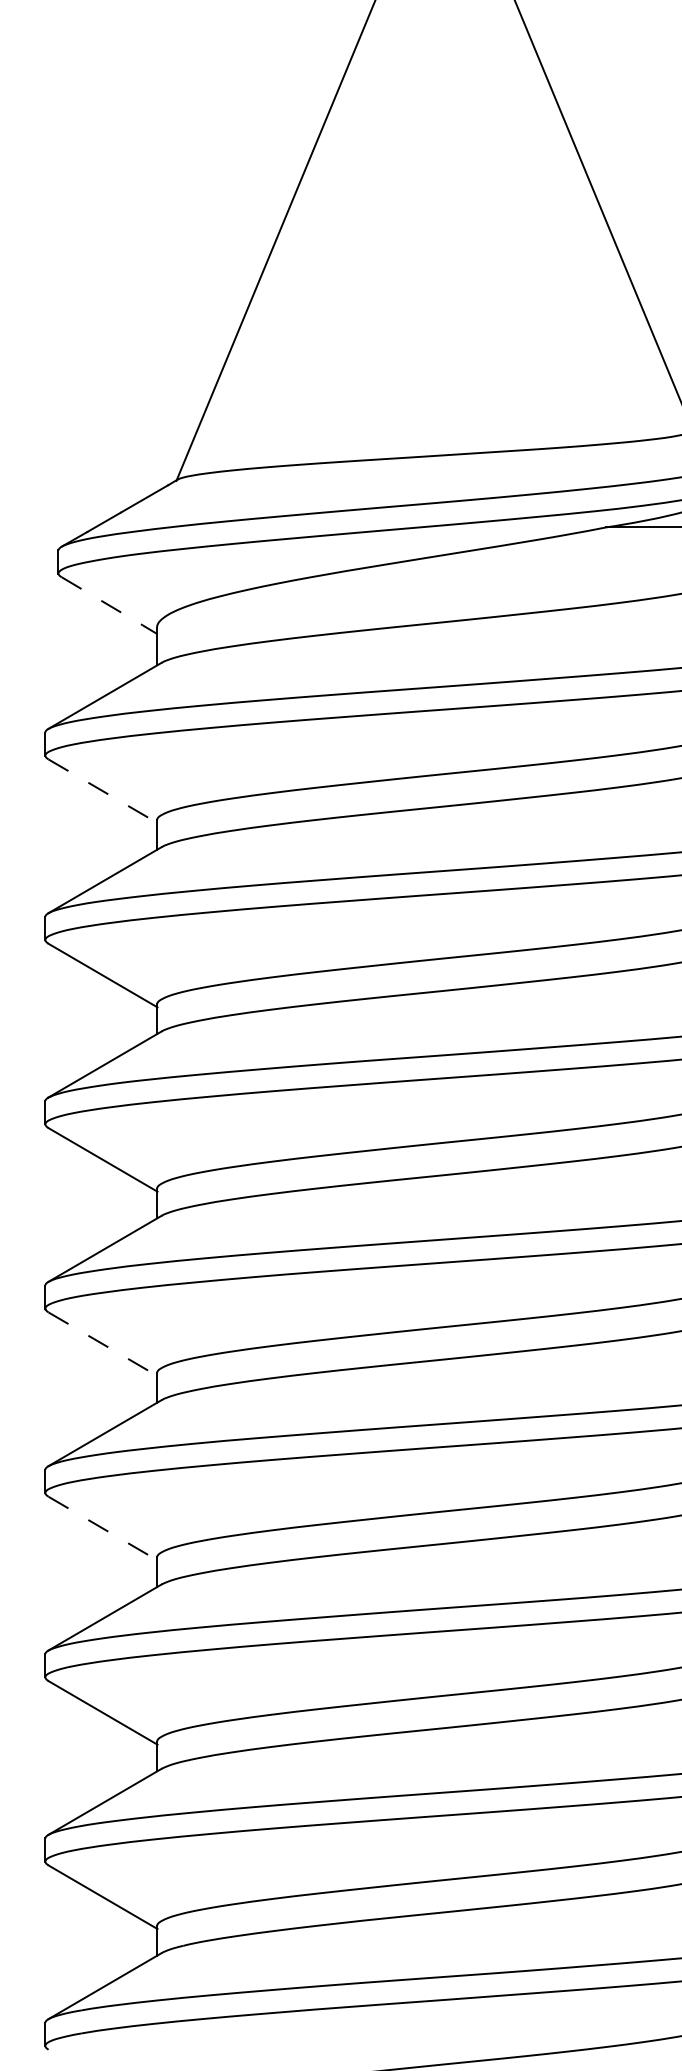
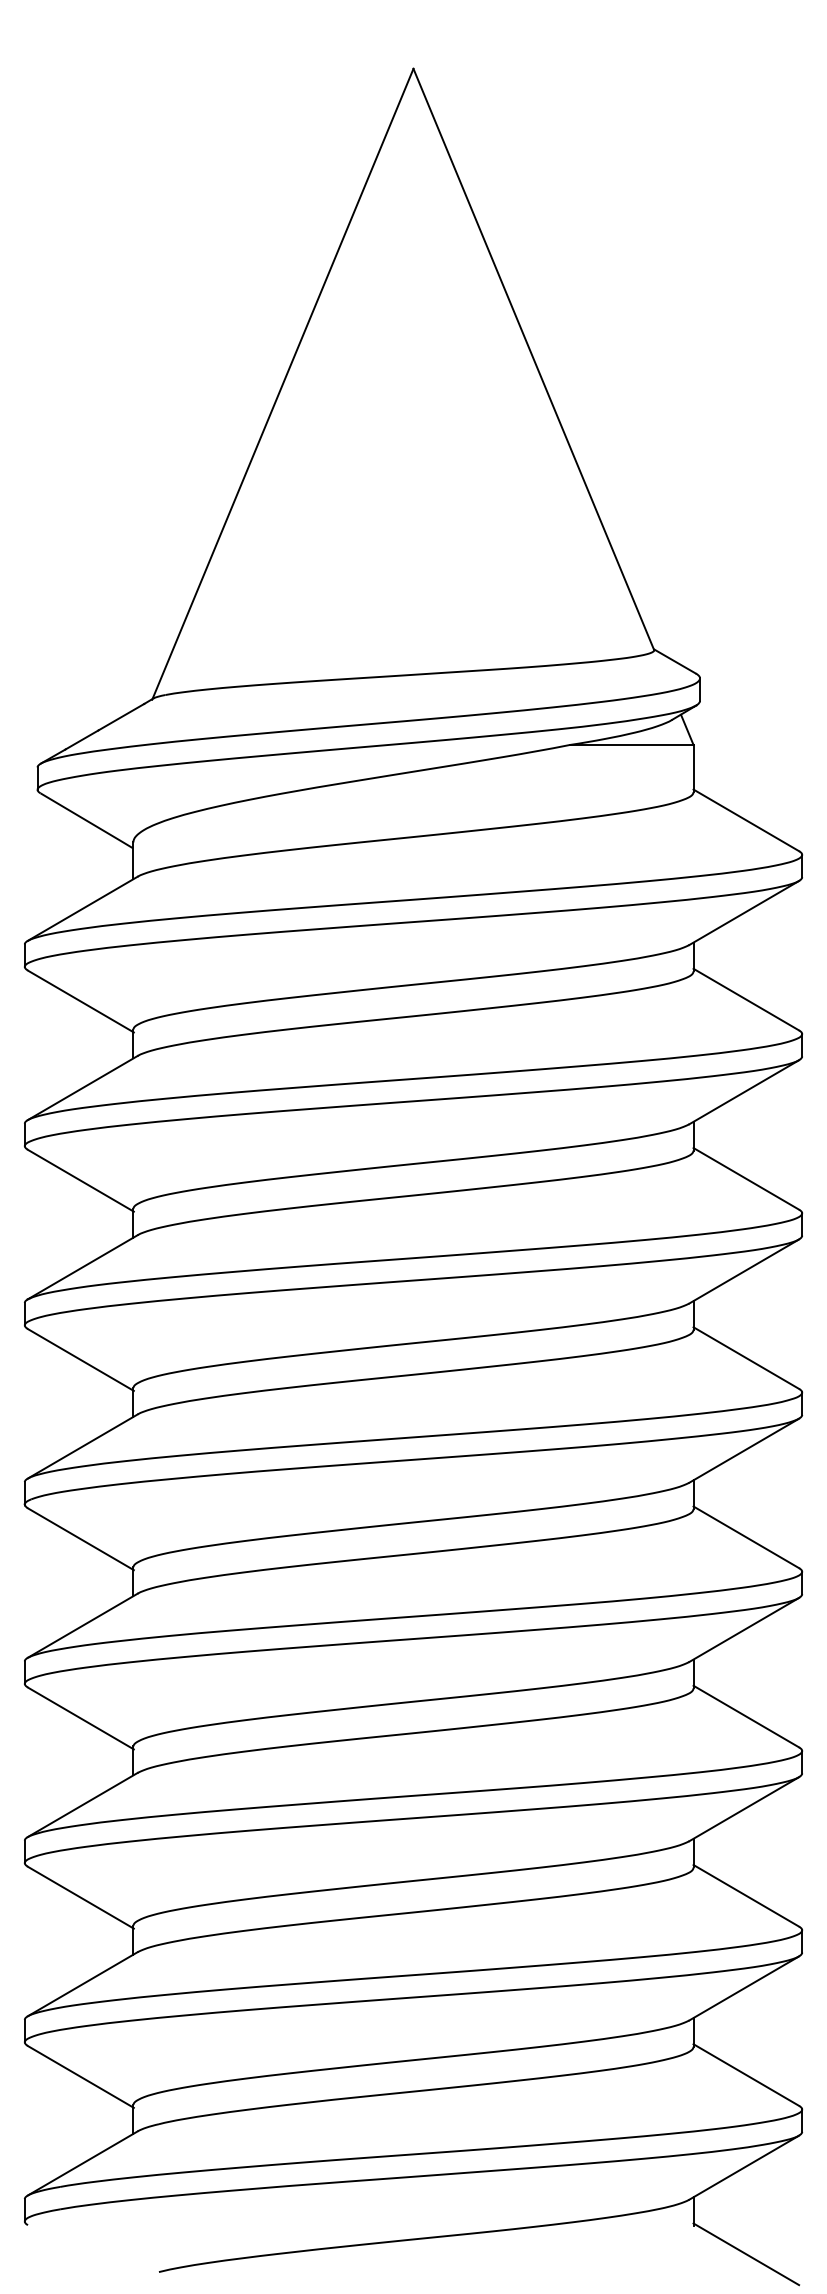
line: (109, 606) -> (87, 821), dashed -> solid
line: (103, 791) -> (81, 1001), dashed -> solid
line: (103, 1344) -> (81, 1539), dashed -> solid
line: (103, 1528) -> (81, 1718), dashed -> solid

